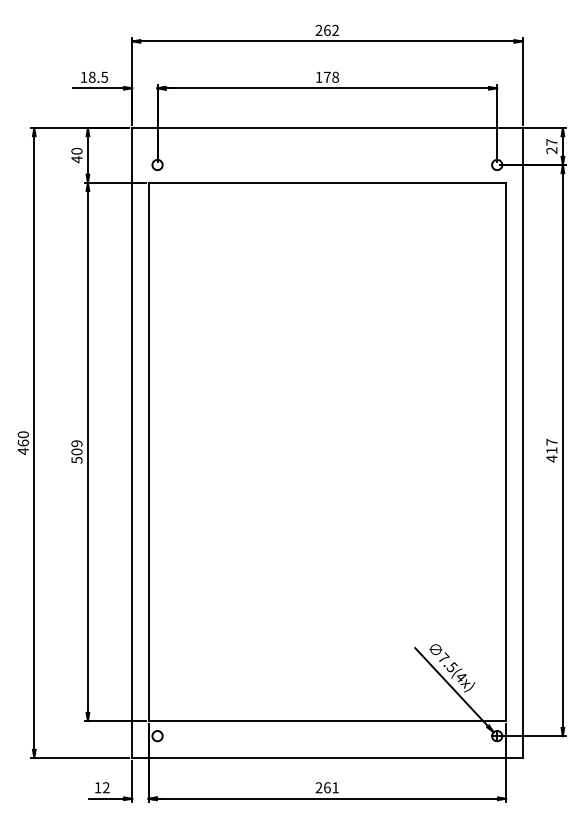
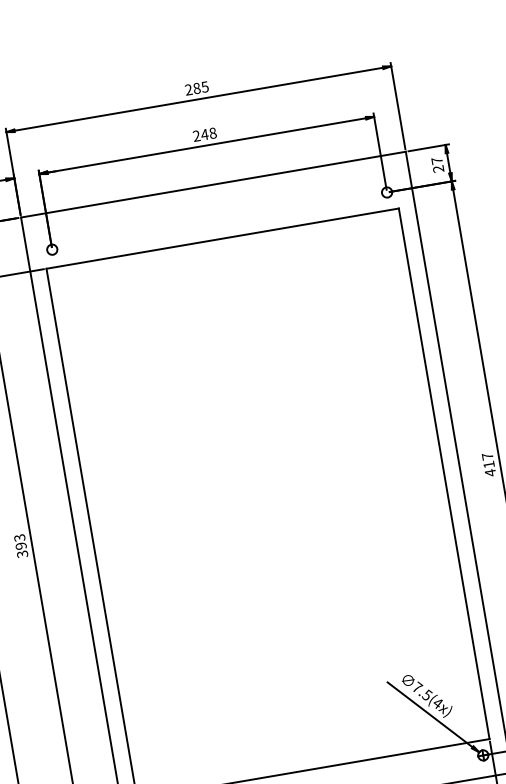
text: (331, 30) -> (201, 87), 262 -> 285
text: (322, 76) -> (199, 134), 178 -> 248
text: (76, 451) -> (20, 545), 509 -> 393

